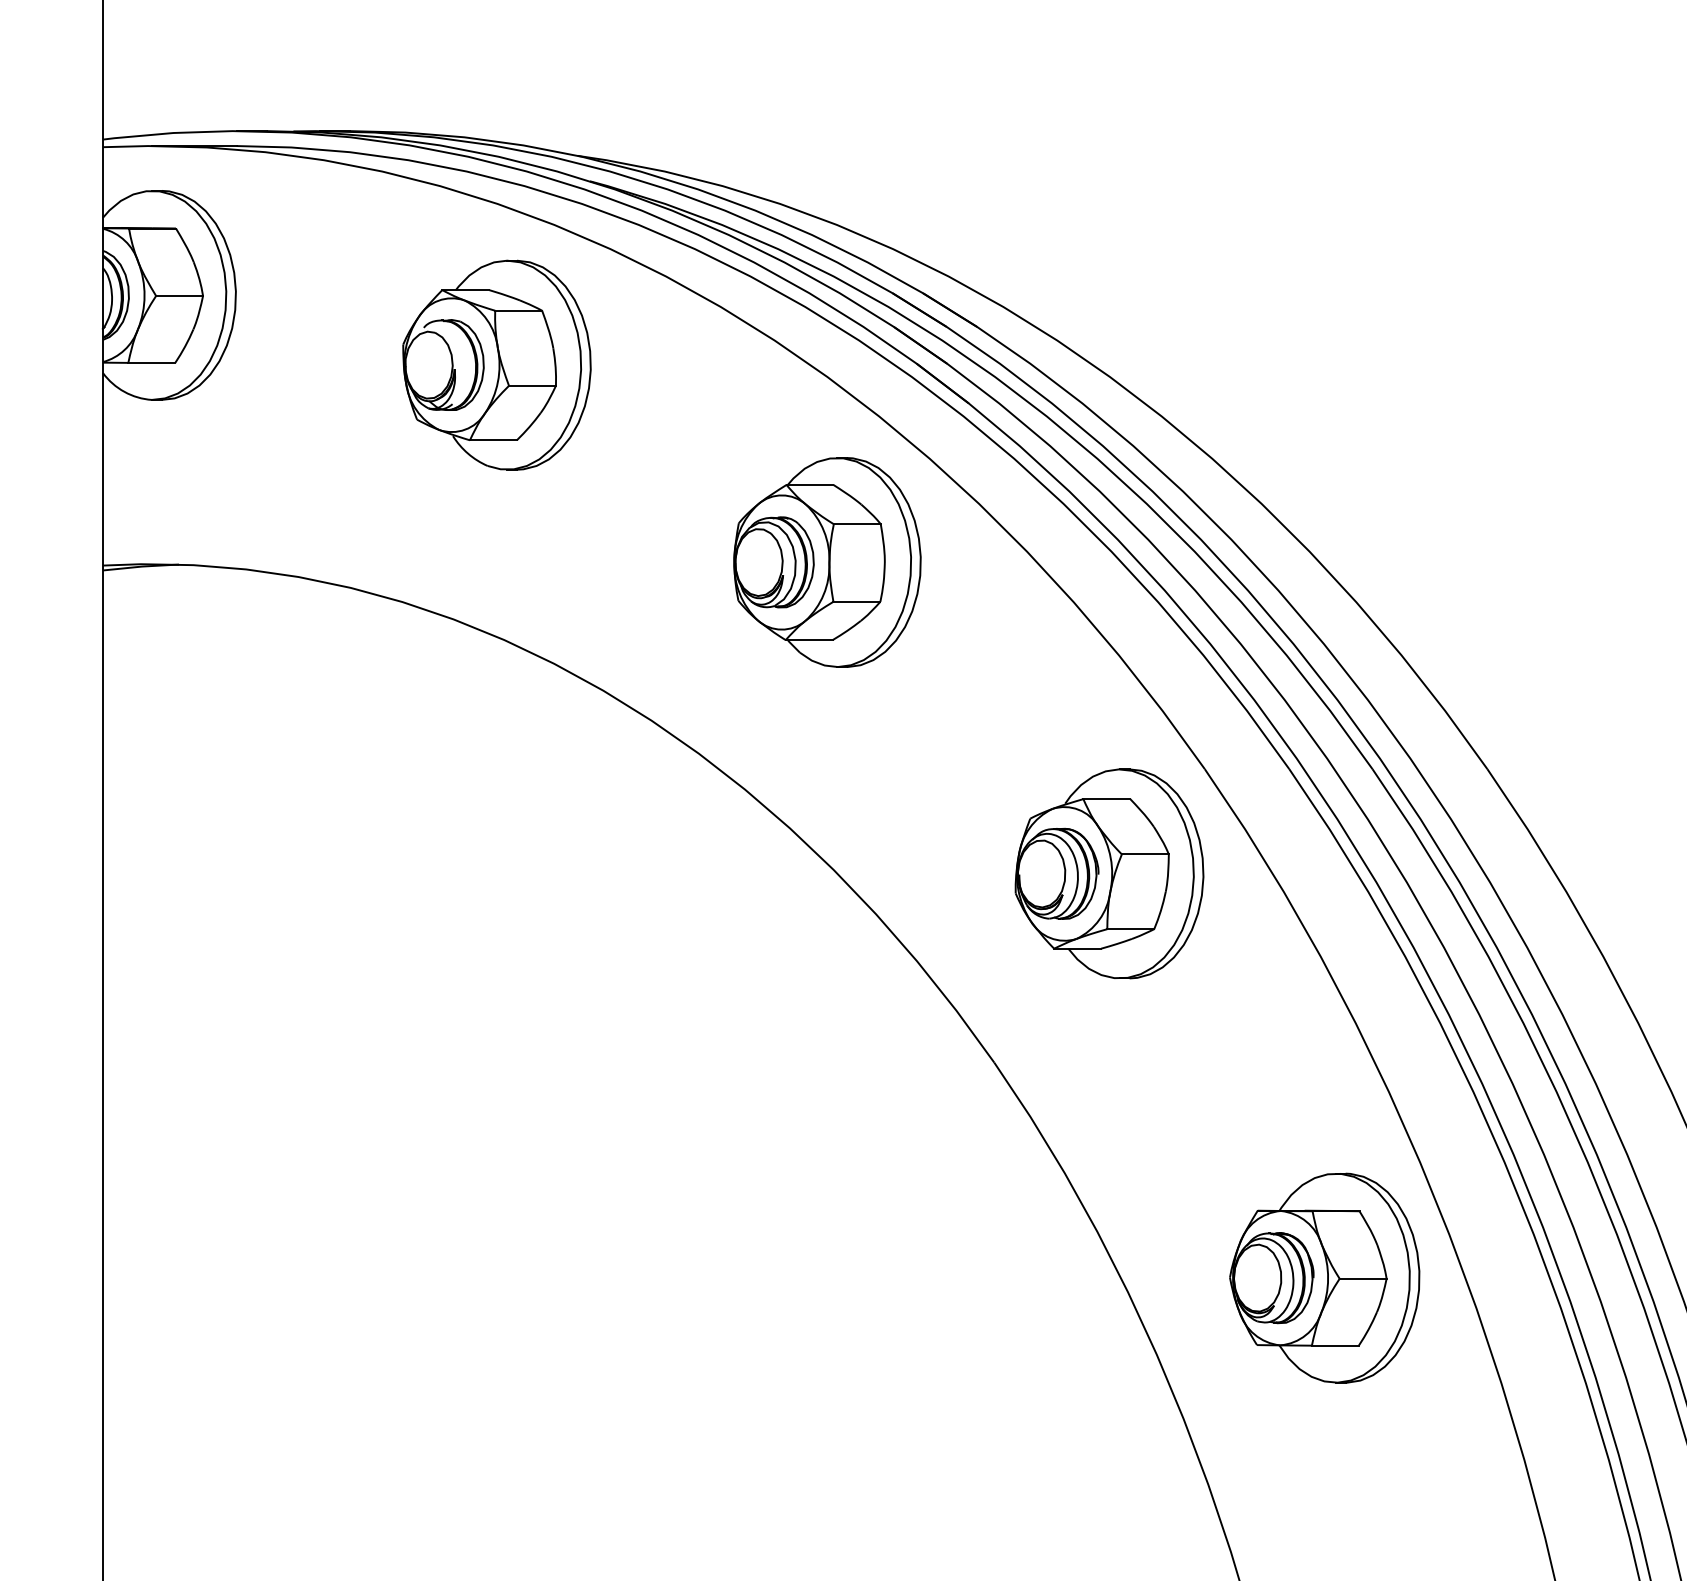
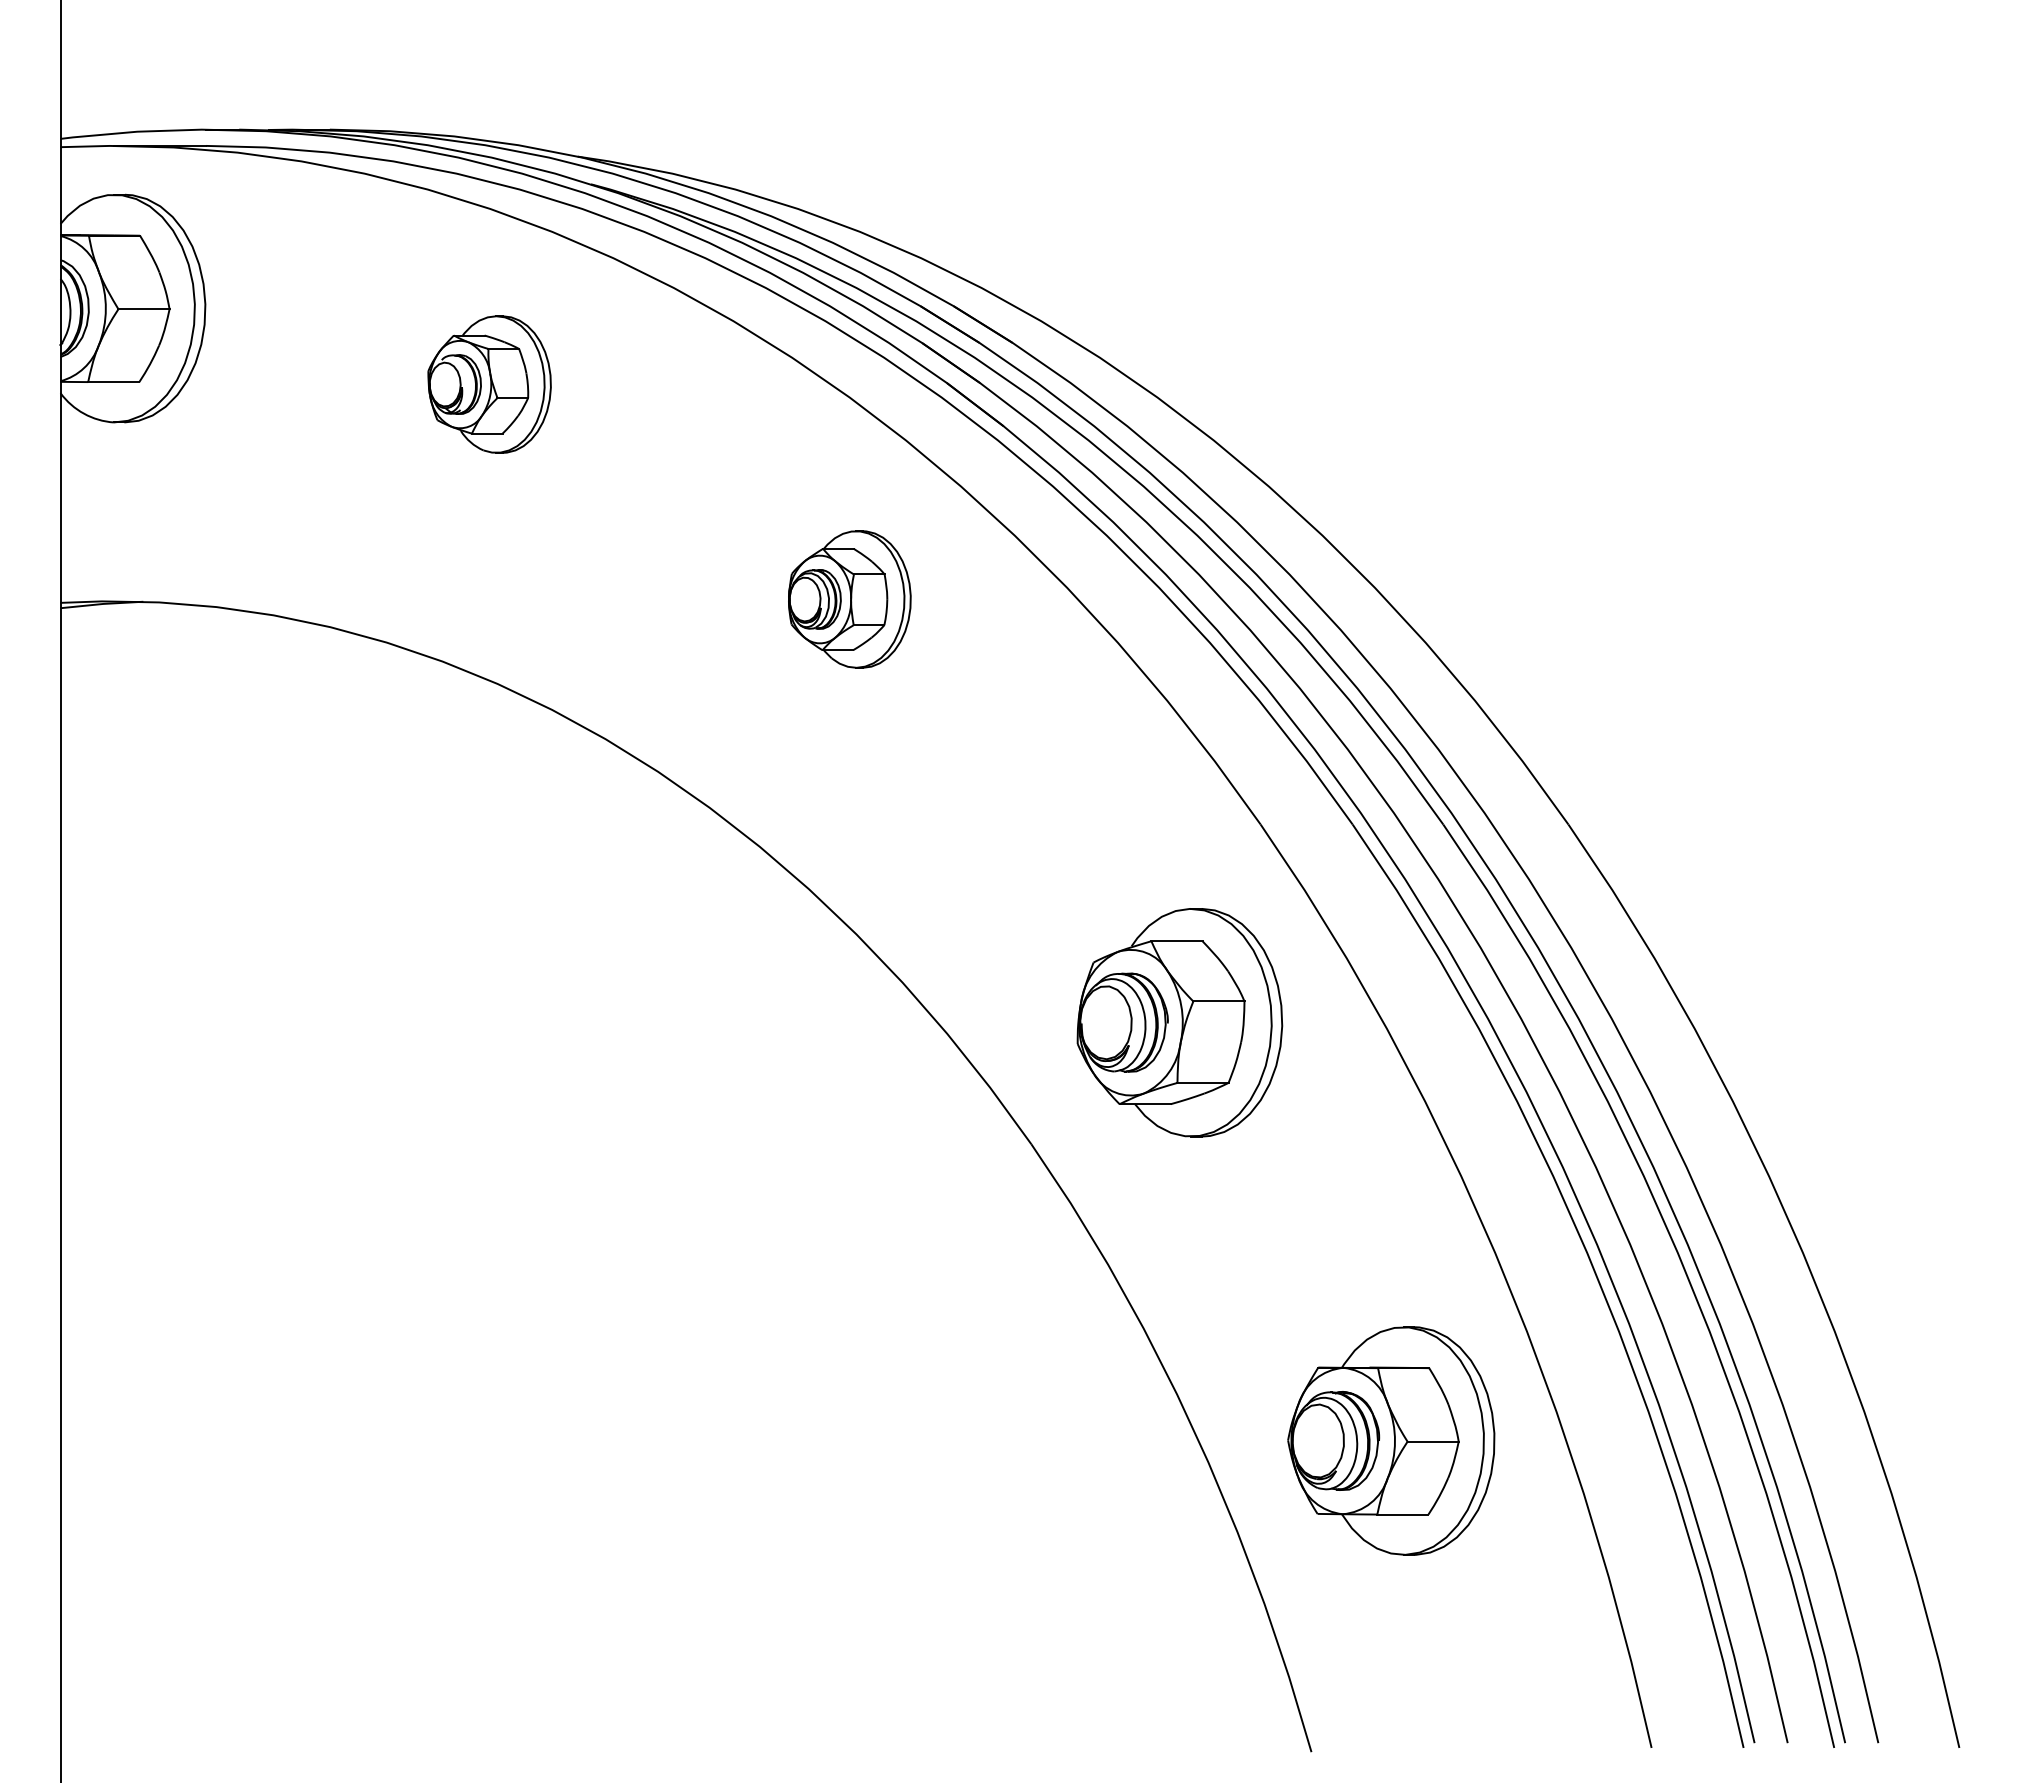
part: (496, 365) -> (489, 384), size x0.6
part: (827, 562) -> (849, 599), size x0.6
part: (1109, 873) -> (1179, 1022), moved
part: (1324, 1277) -> (1391, 1440), moved

